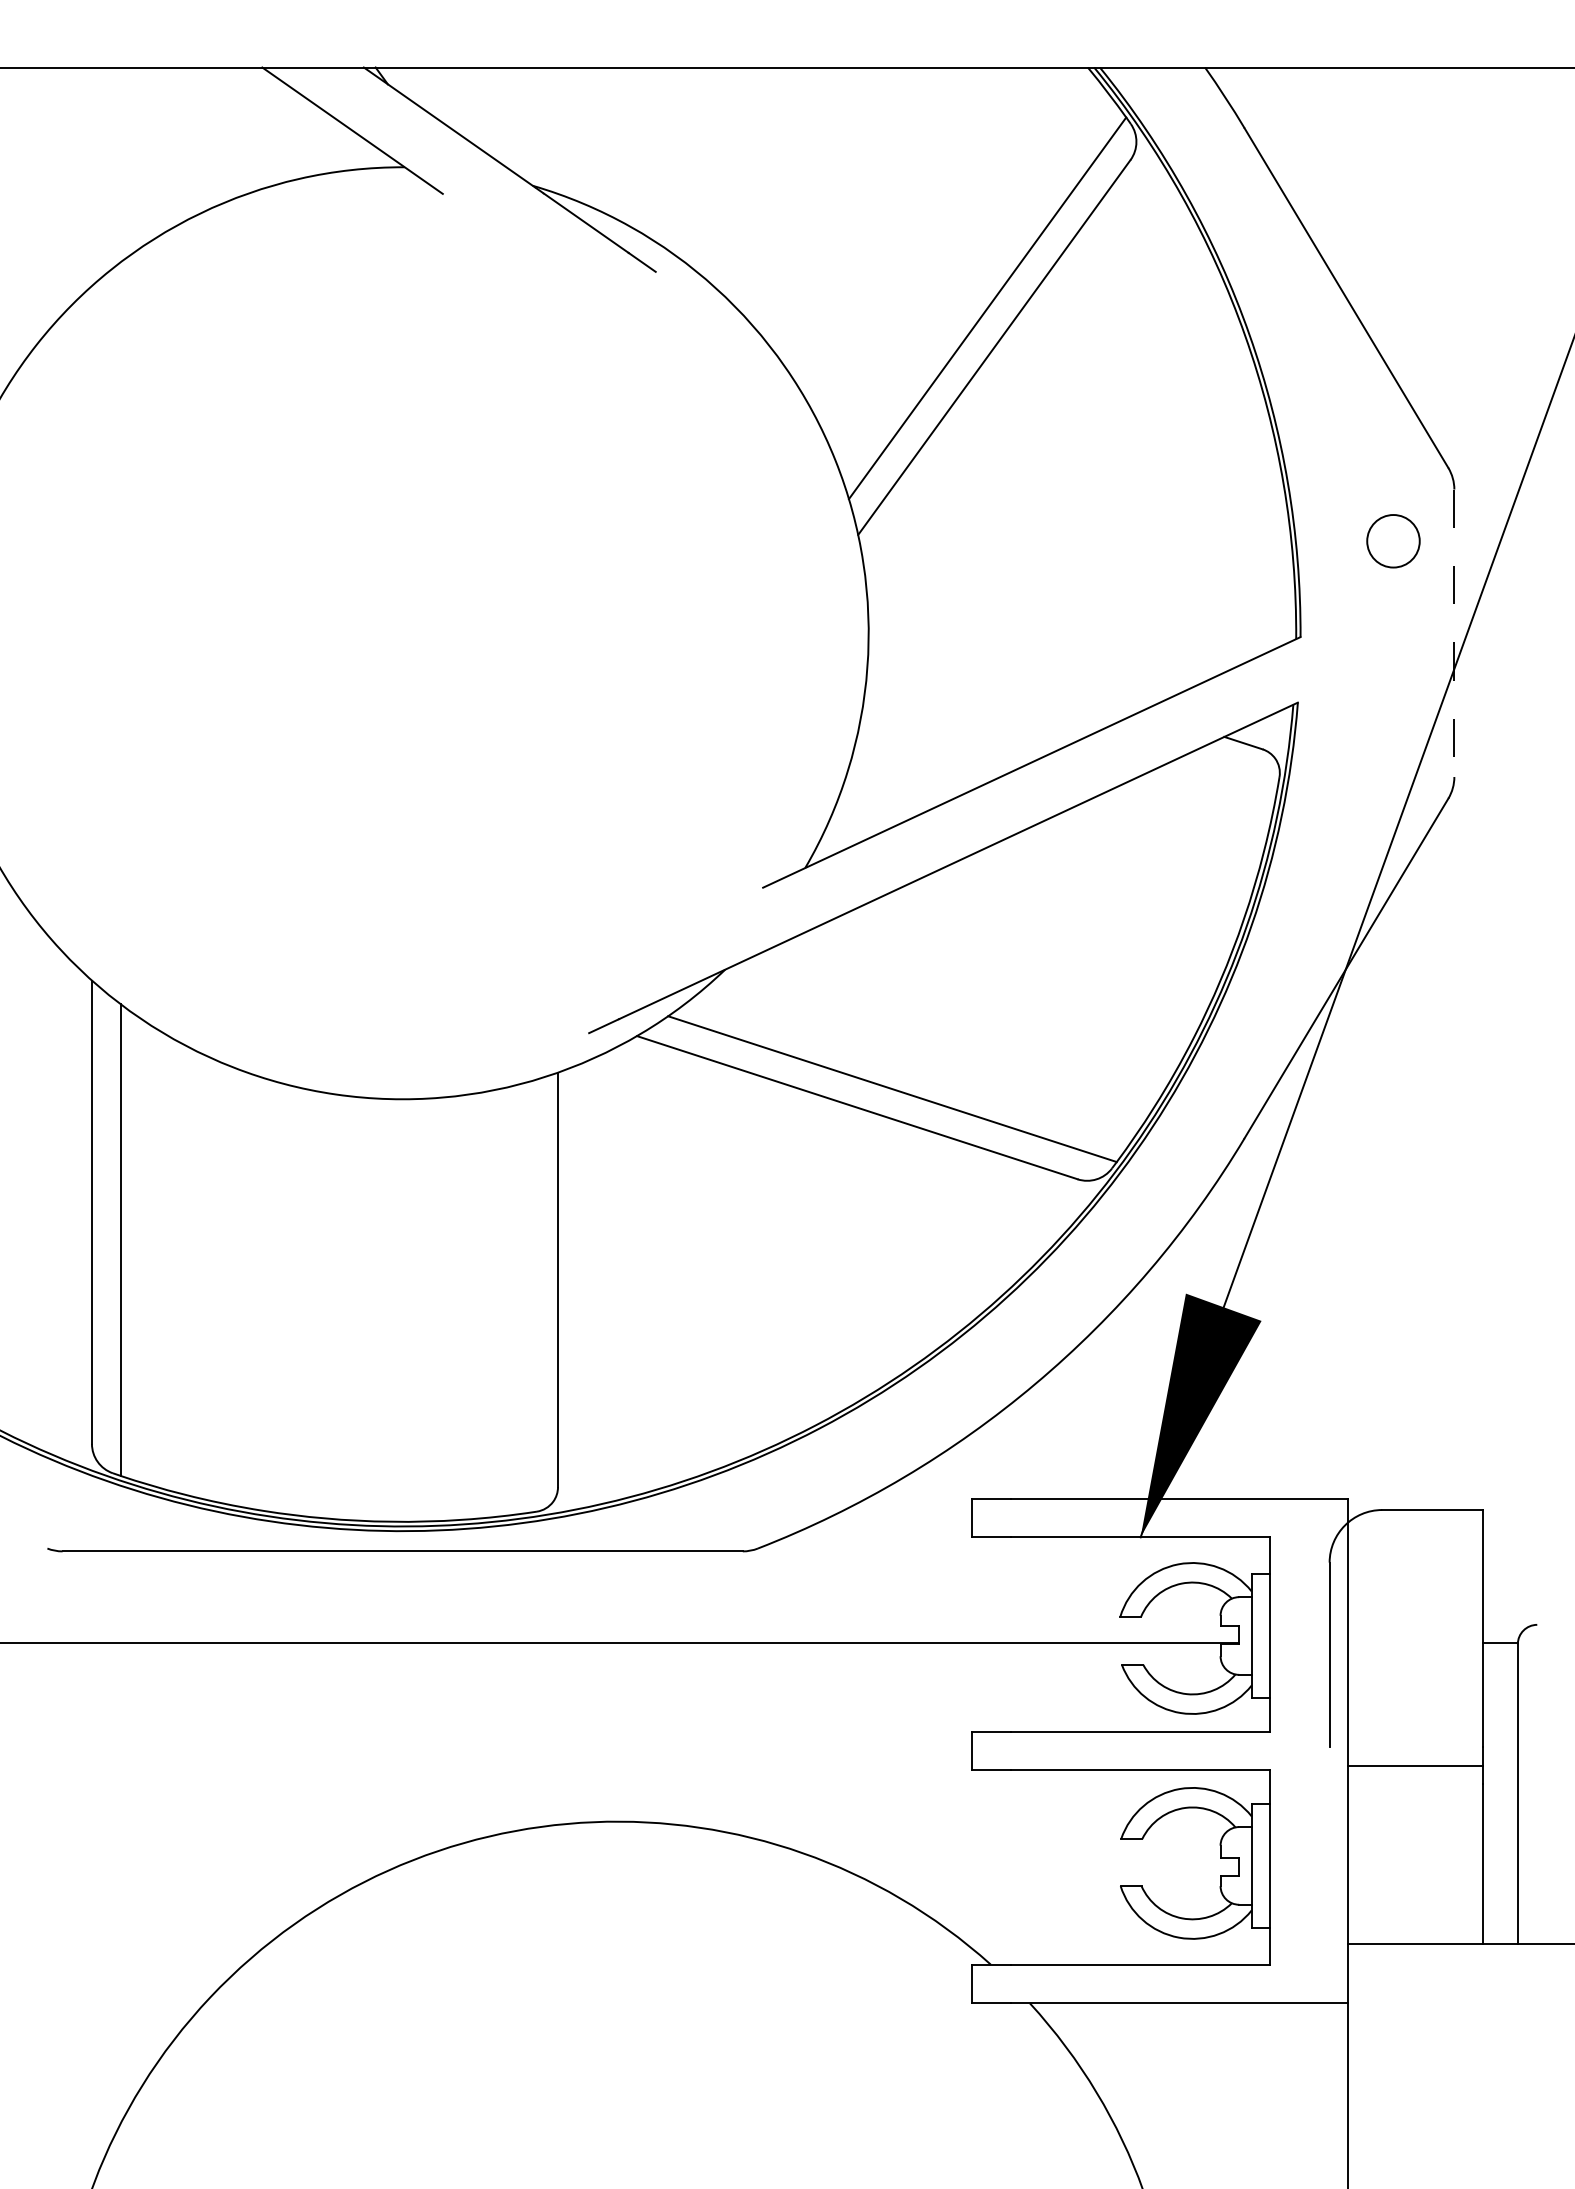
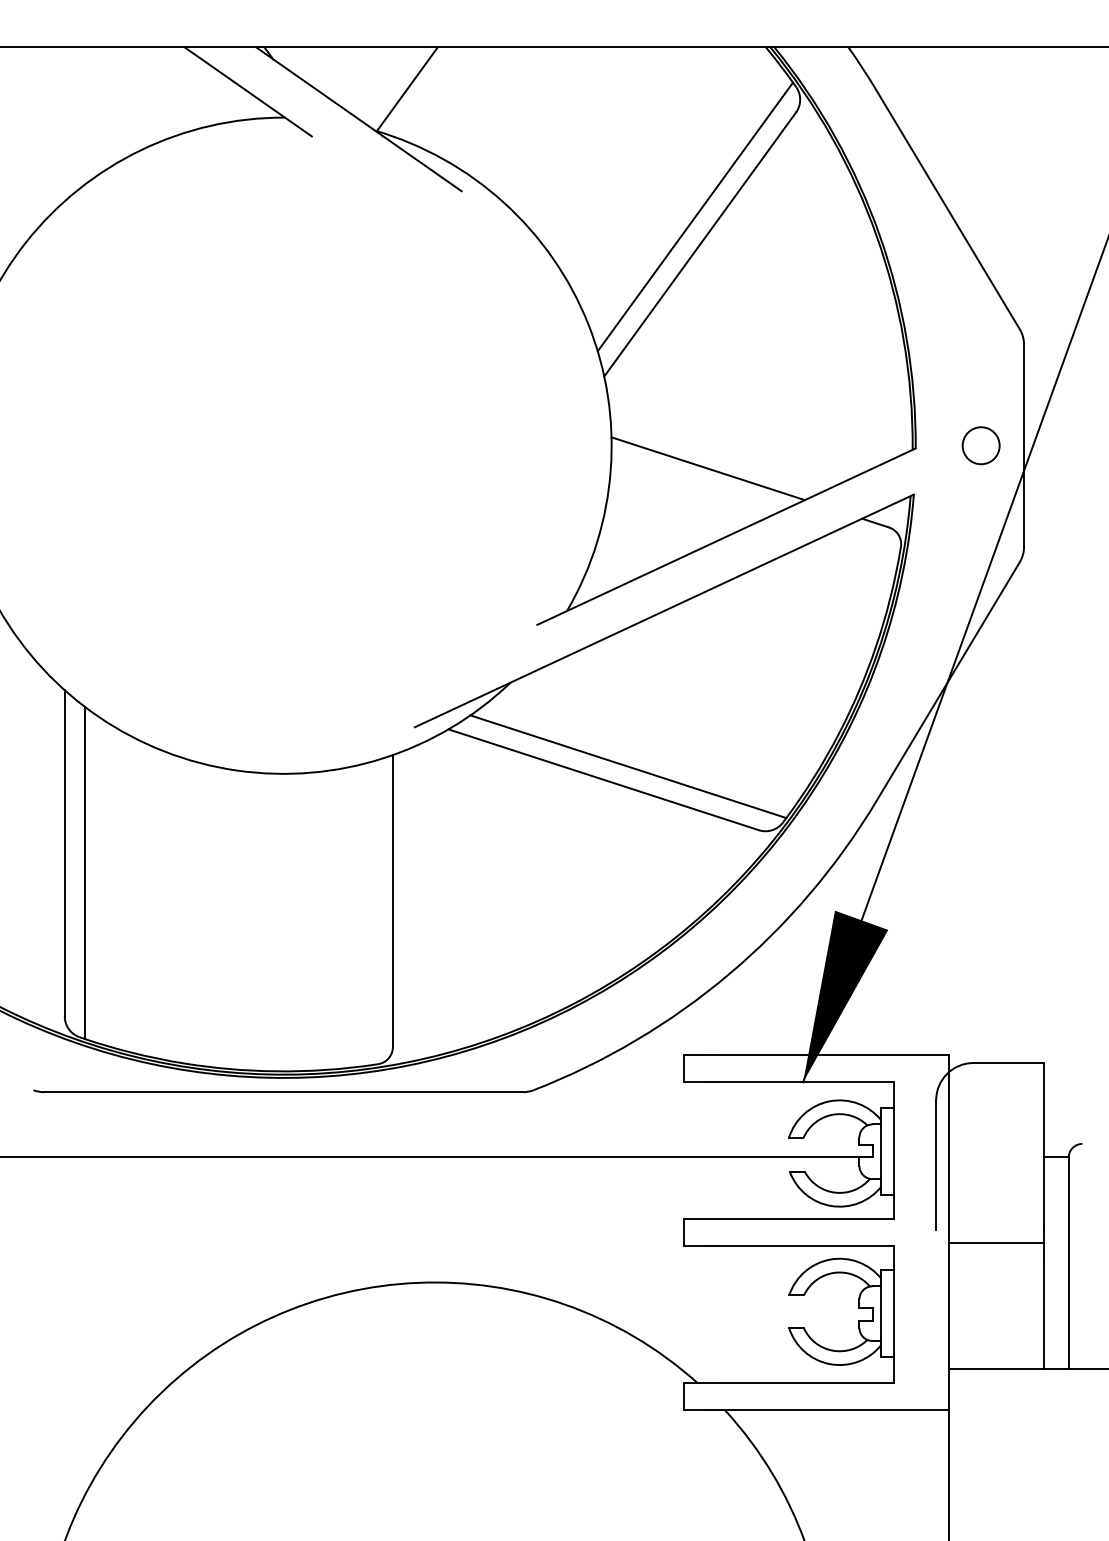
line: (578, 126) -> (407, 88), added
circle: (1393, 541) -> (981, 445), moved
line: (1454, 633) -> (1024, 445), dashed -> solid
line: (1005, 665) -> (707, 468), added

